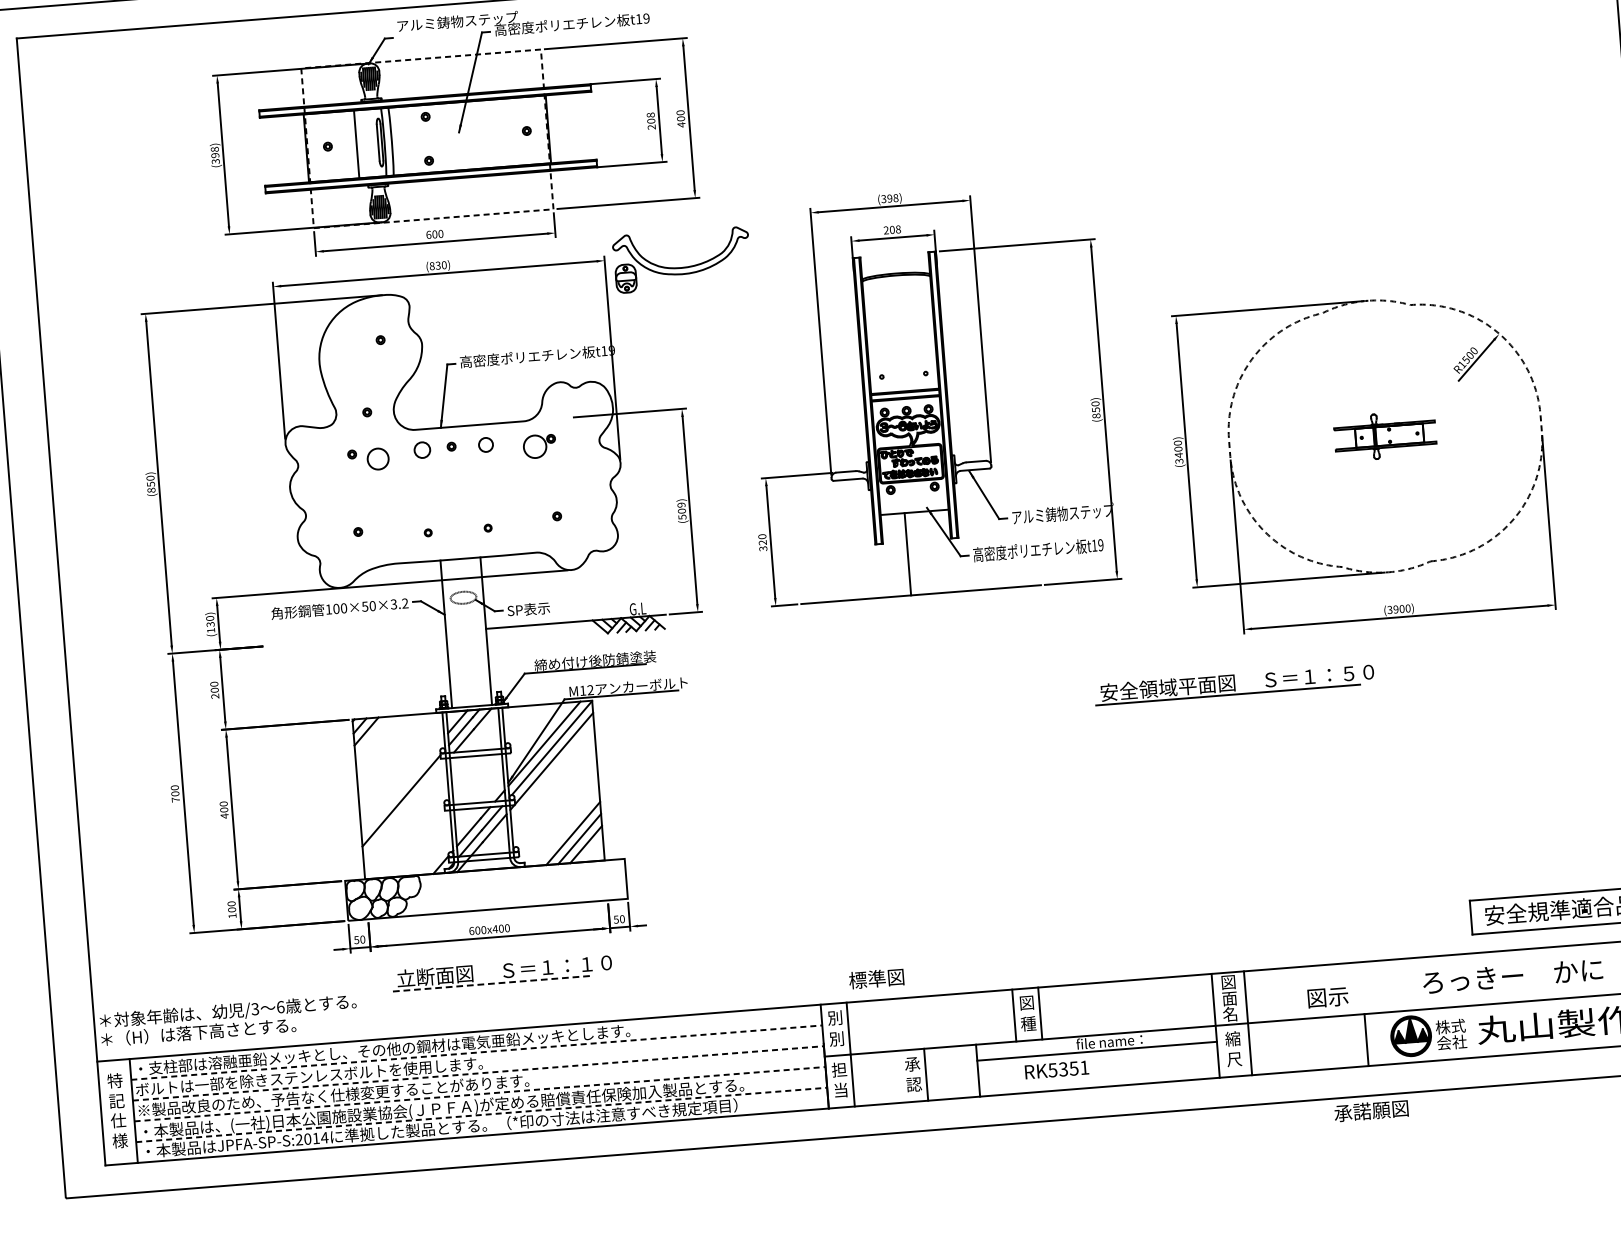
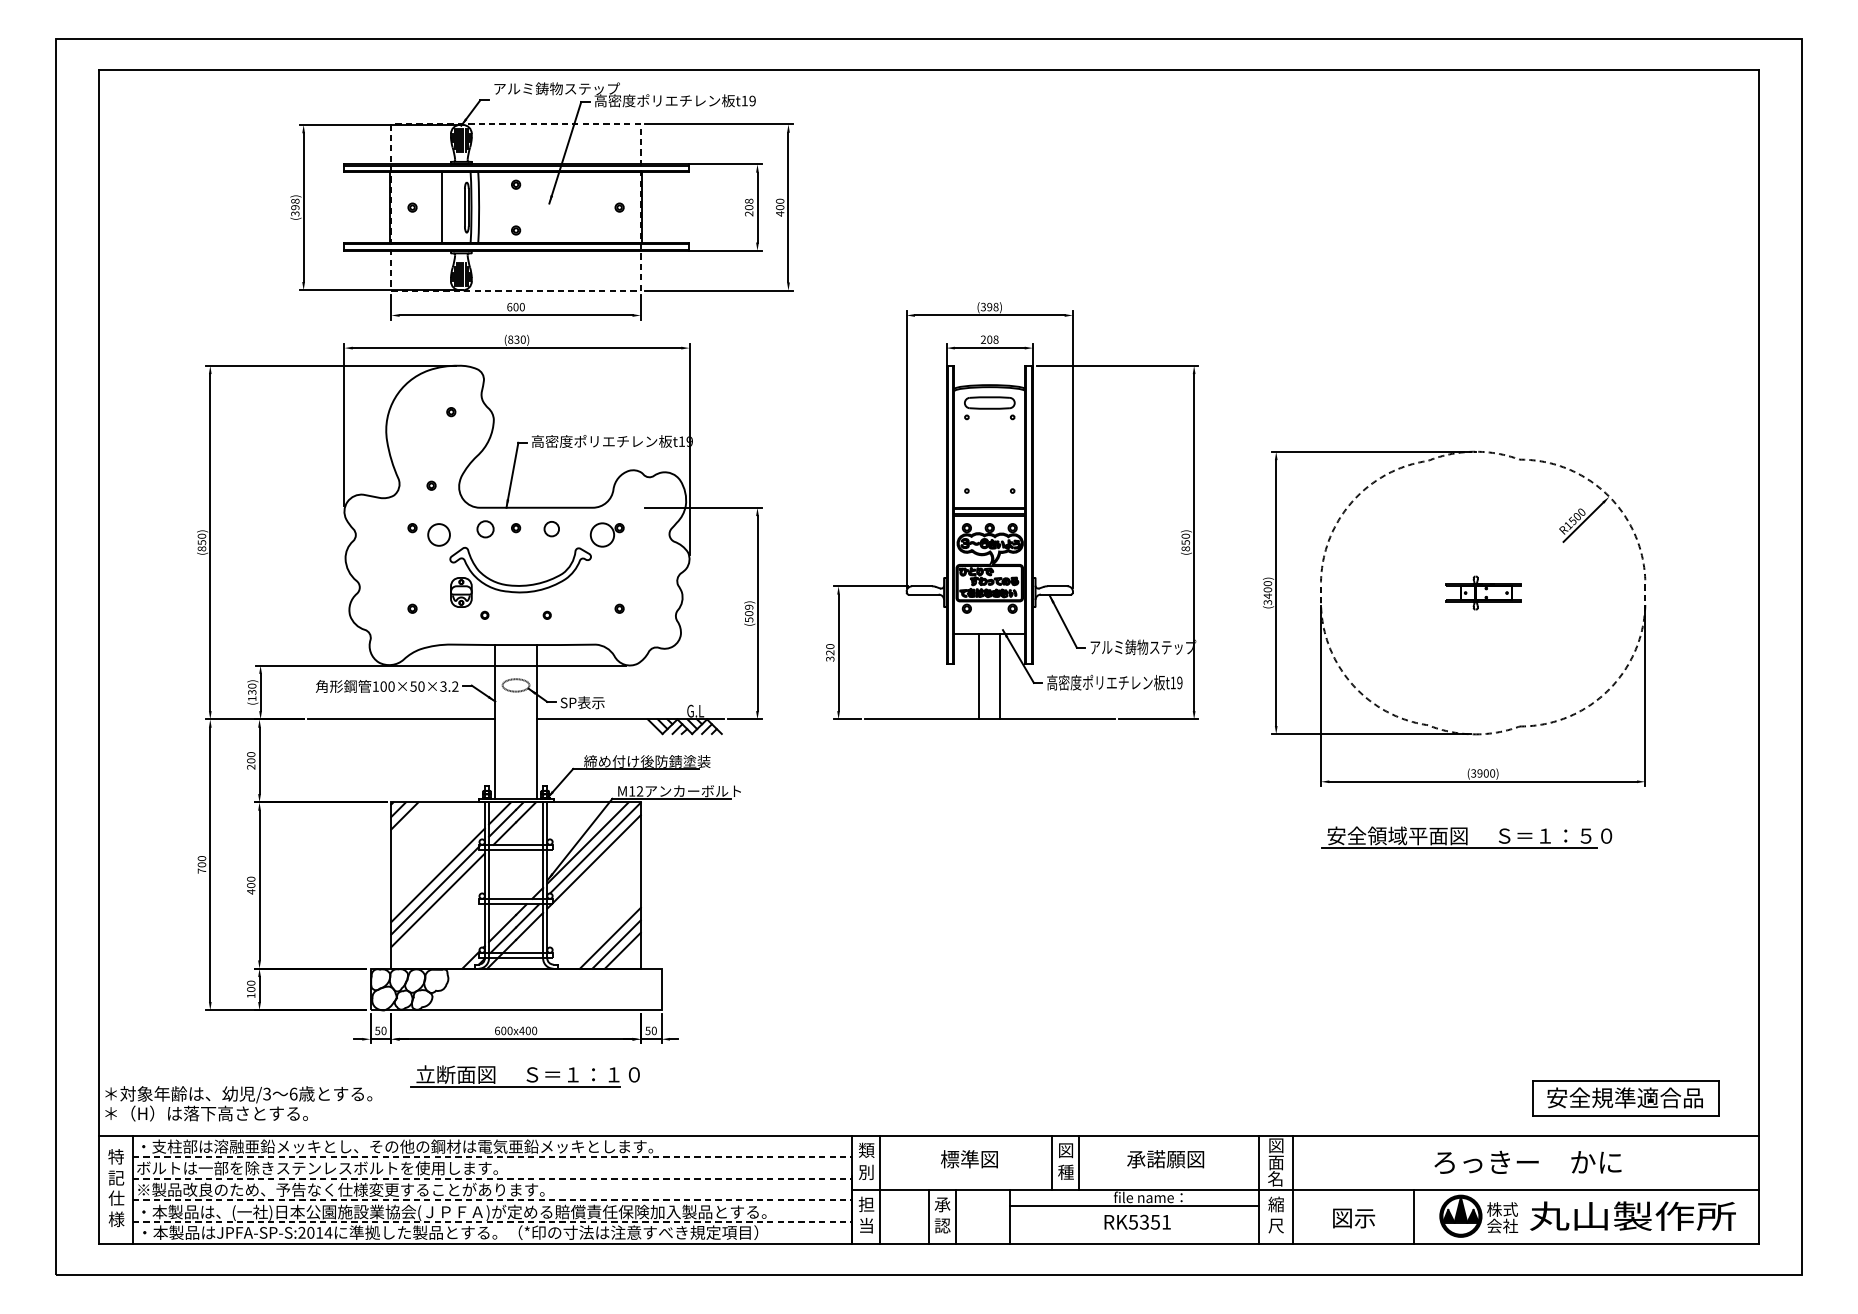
part: (684, 266) -> (522, 584), moved
part: (897, 296) -> (989, 408), added
part: (1385, 435) -> (1483, 592), size x0.71
line: (928, 552) -> (1000, 676), added
line: (356, 639) -> (401, 719), added
part: (1234, 684) -> (1466, 837), moved
line: (402, 786) -> (437, 875), added
line: (404, 810) -> (437, 900), added
text: (1512, 975) -> (1527, 1161), moved
text: (876, 978) -> (969, 1159), moved
line: (493, 984) -> (515, 1087), dashed -> solid
text: (1328, 997) -> (1354, 1218), moved
text: (835, 1018) -> (866, 1150), 別 -> 類
text: (1056, 1069) -> (1137, 1221), moved
line: (899, 1076) -> (928, 1216), added
text: (1371, 1111) -> (1165, 1159), moved

